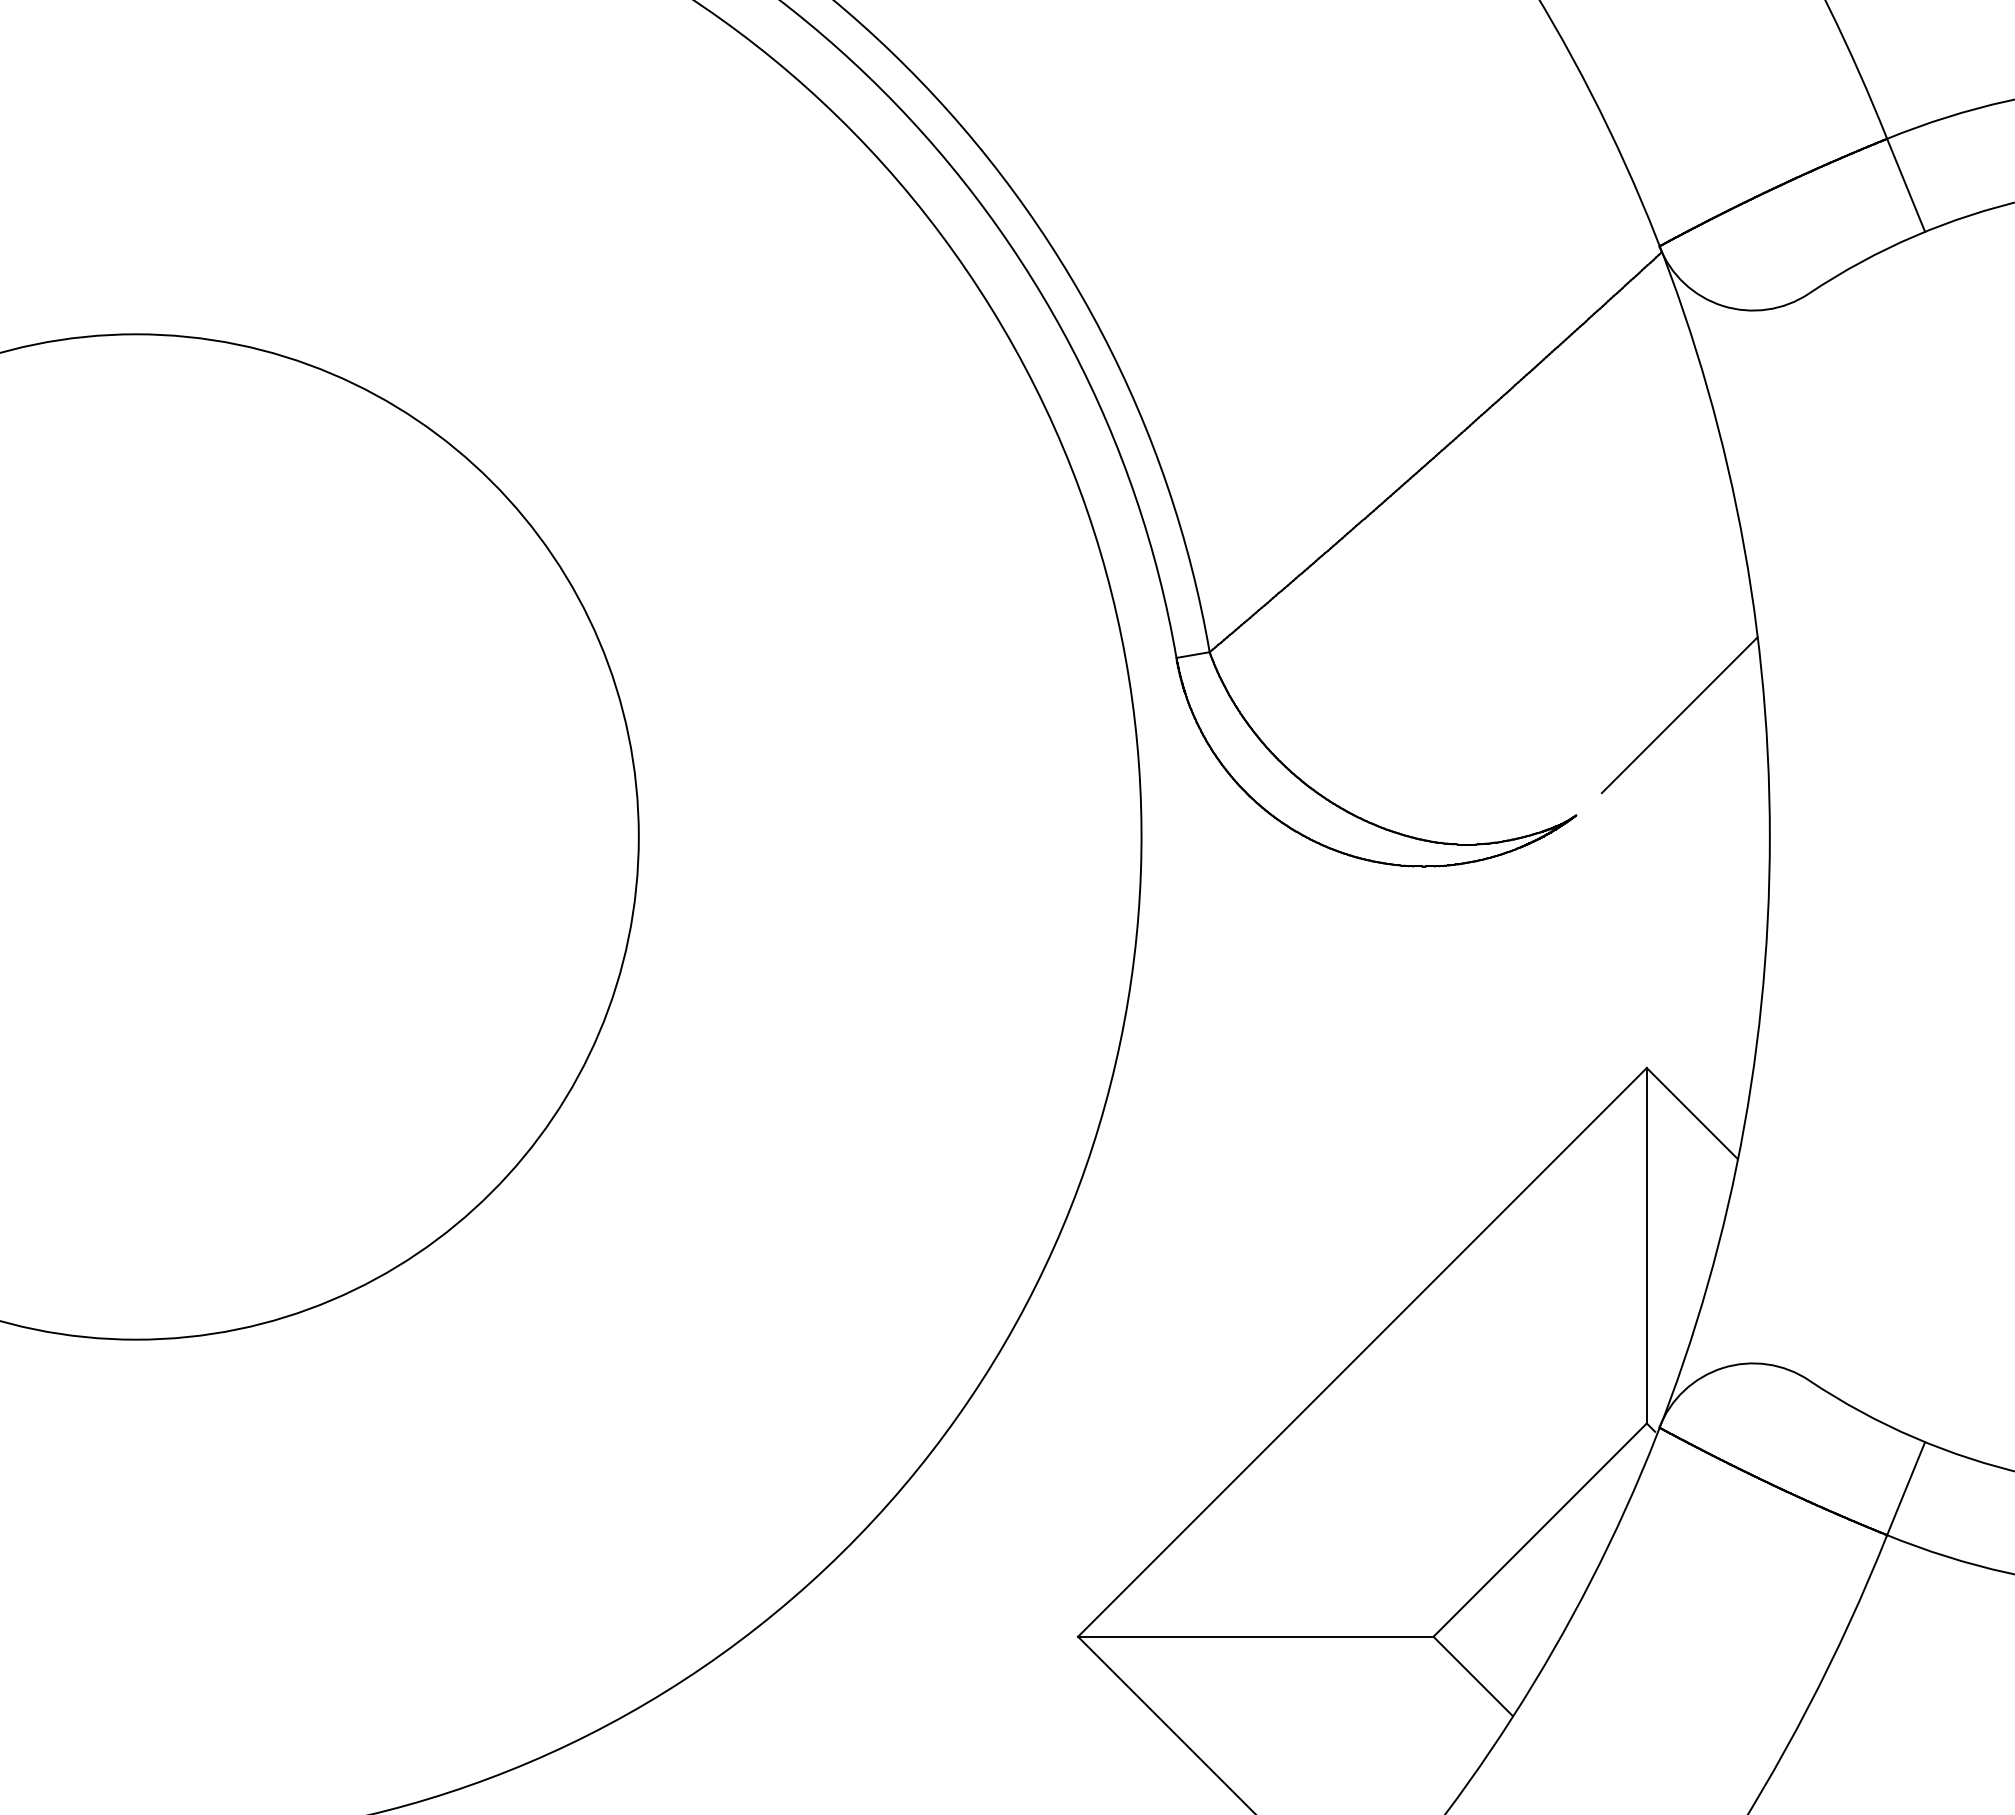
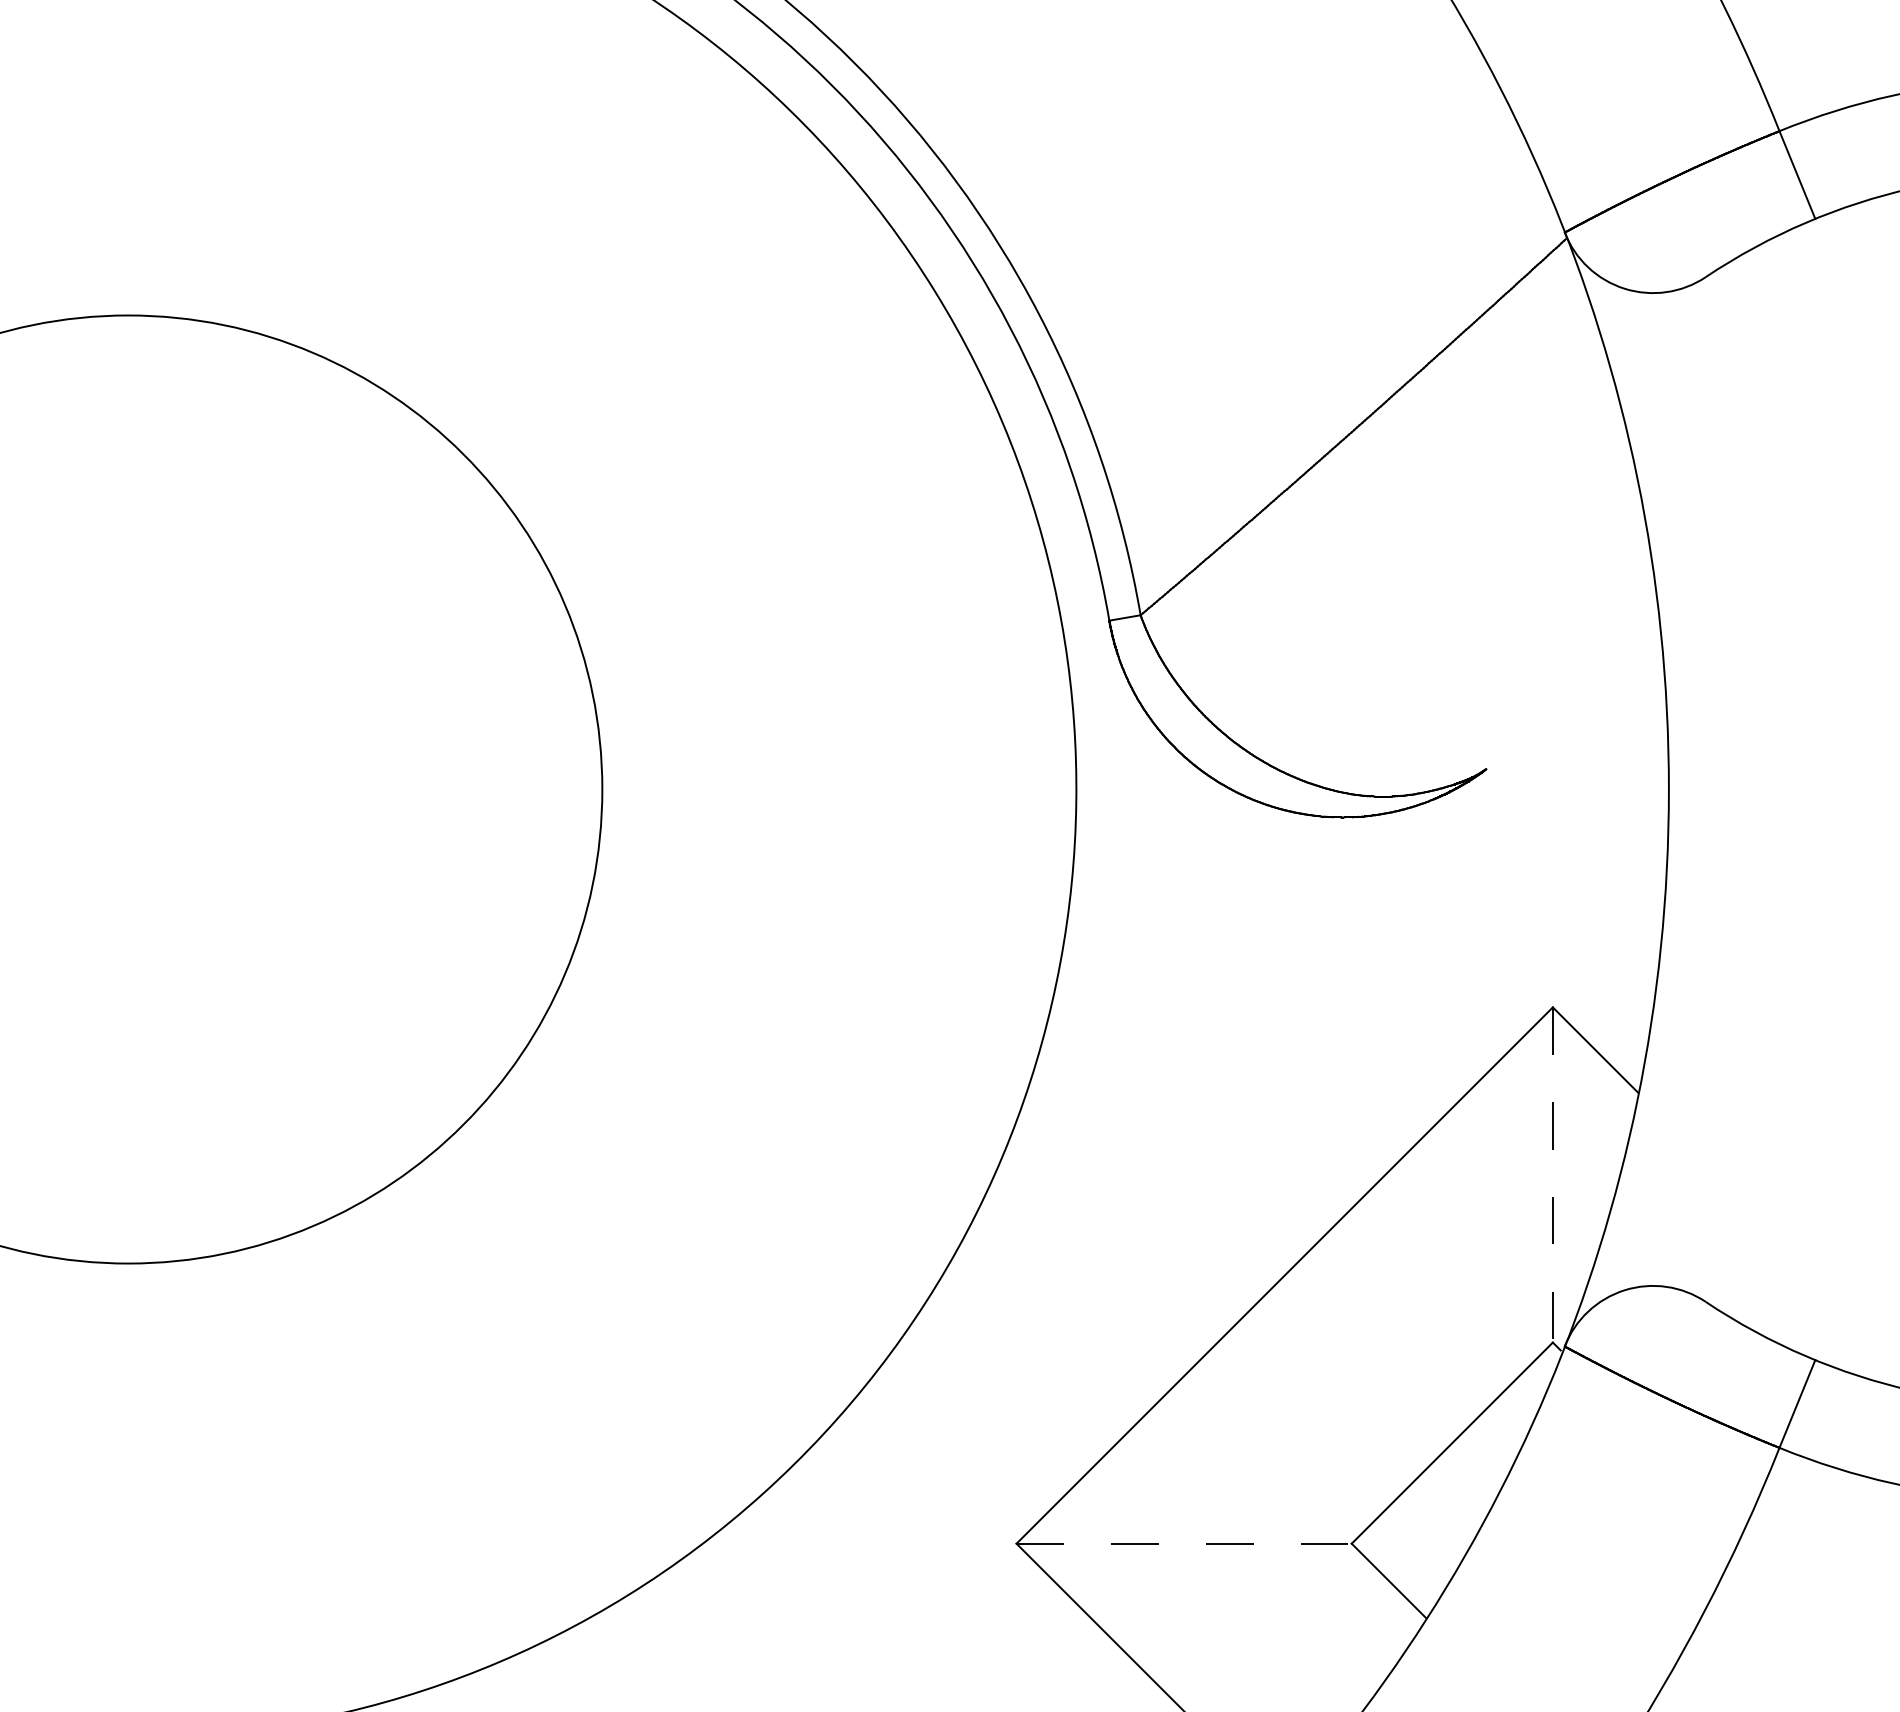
line: (1679, 715) -> (1583, 674), removed
line: (1646, 1245) -> (1552, 1174), solid -> dashed
line: (1255, 1636) -> (1183, 1543), solid -> dashed

